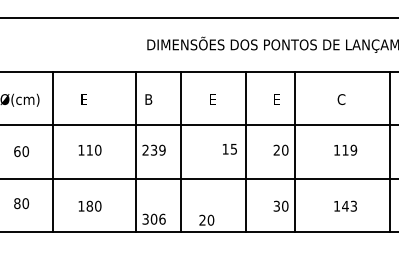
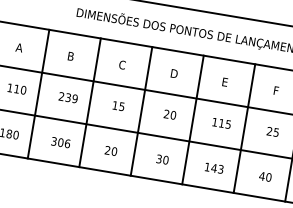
text: (84, 99) -> (19, 47), E -> A
text: (212, 99) -> (121, 64), E -> C
text: (277, 99) -> (174, 73), E -> D
text: (341, 99) -> (225, 82), C -> E
text: (229, 149) -> (118, 106), moved
text: (353, 149) -> (228, 123), 119 -> 115
line: (136, 151) -> (38, 93), moved
line: (294, 151) -> (192, 119), moved
line: (390, 151) -> (244, 128), moved
text: (153, 218) -> (60, 141), moved
text: (206, 219) -> (110, 150), moved

